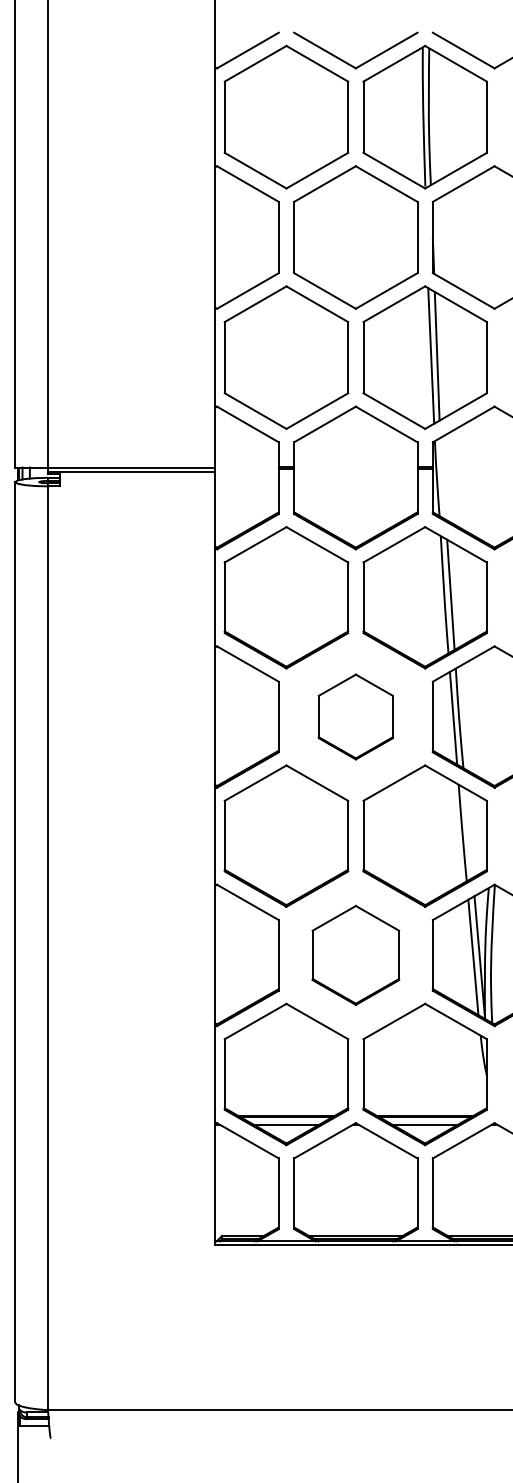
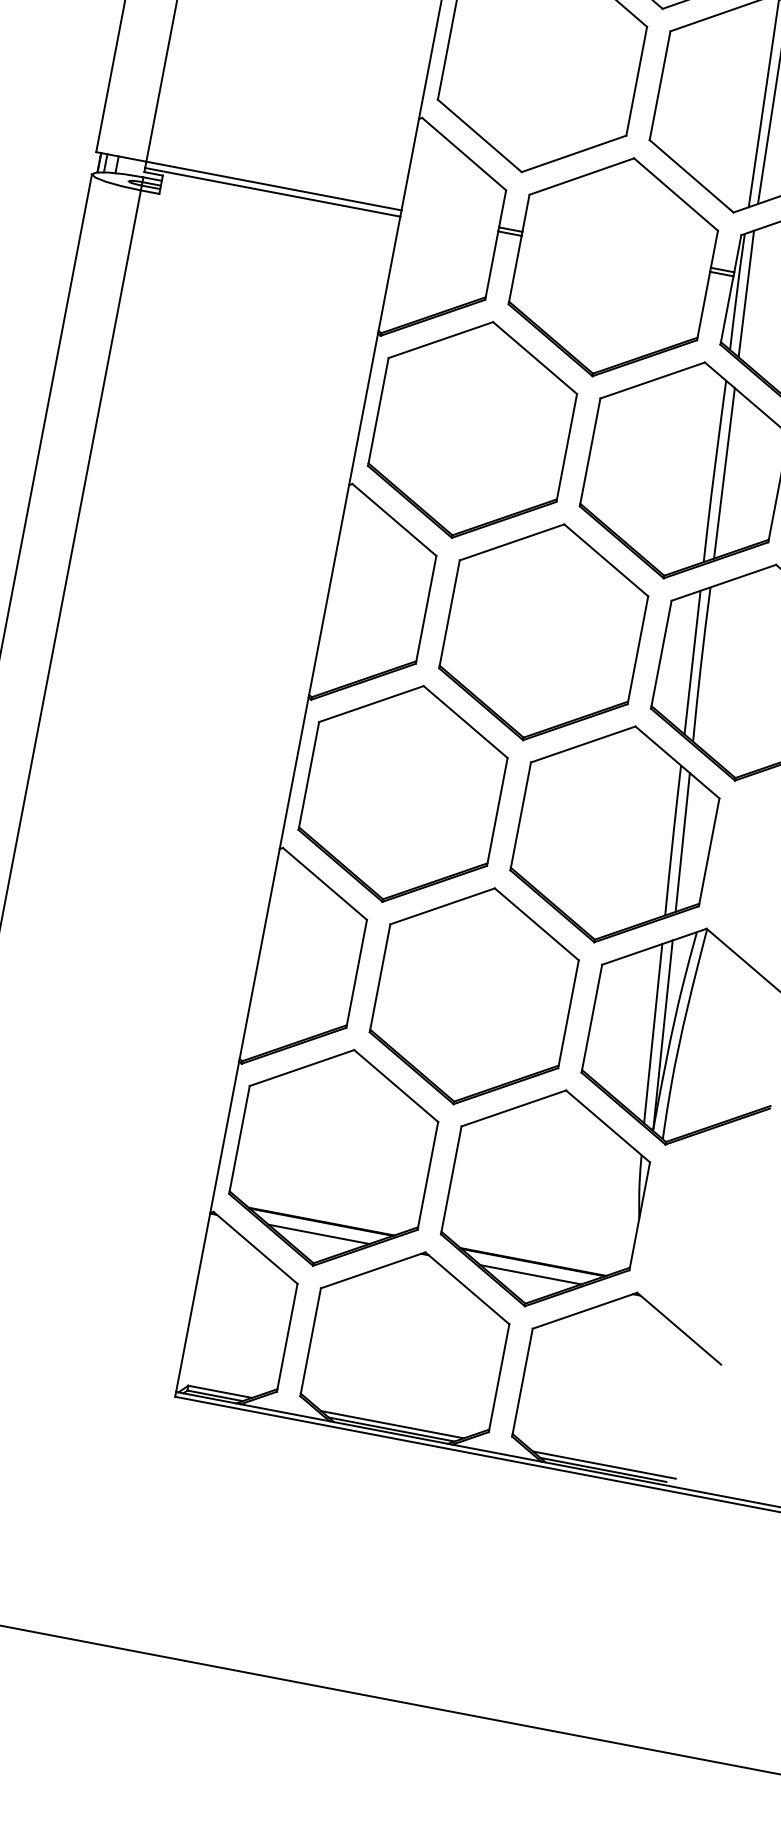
line: (442, 478) -> (745, 293), added
part: (355, 716) -> (543, 631), size x1.67
line: (468, 832) -> (682, 841), added
part: (355, 955) -> (473, 996), size x1.43

